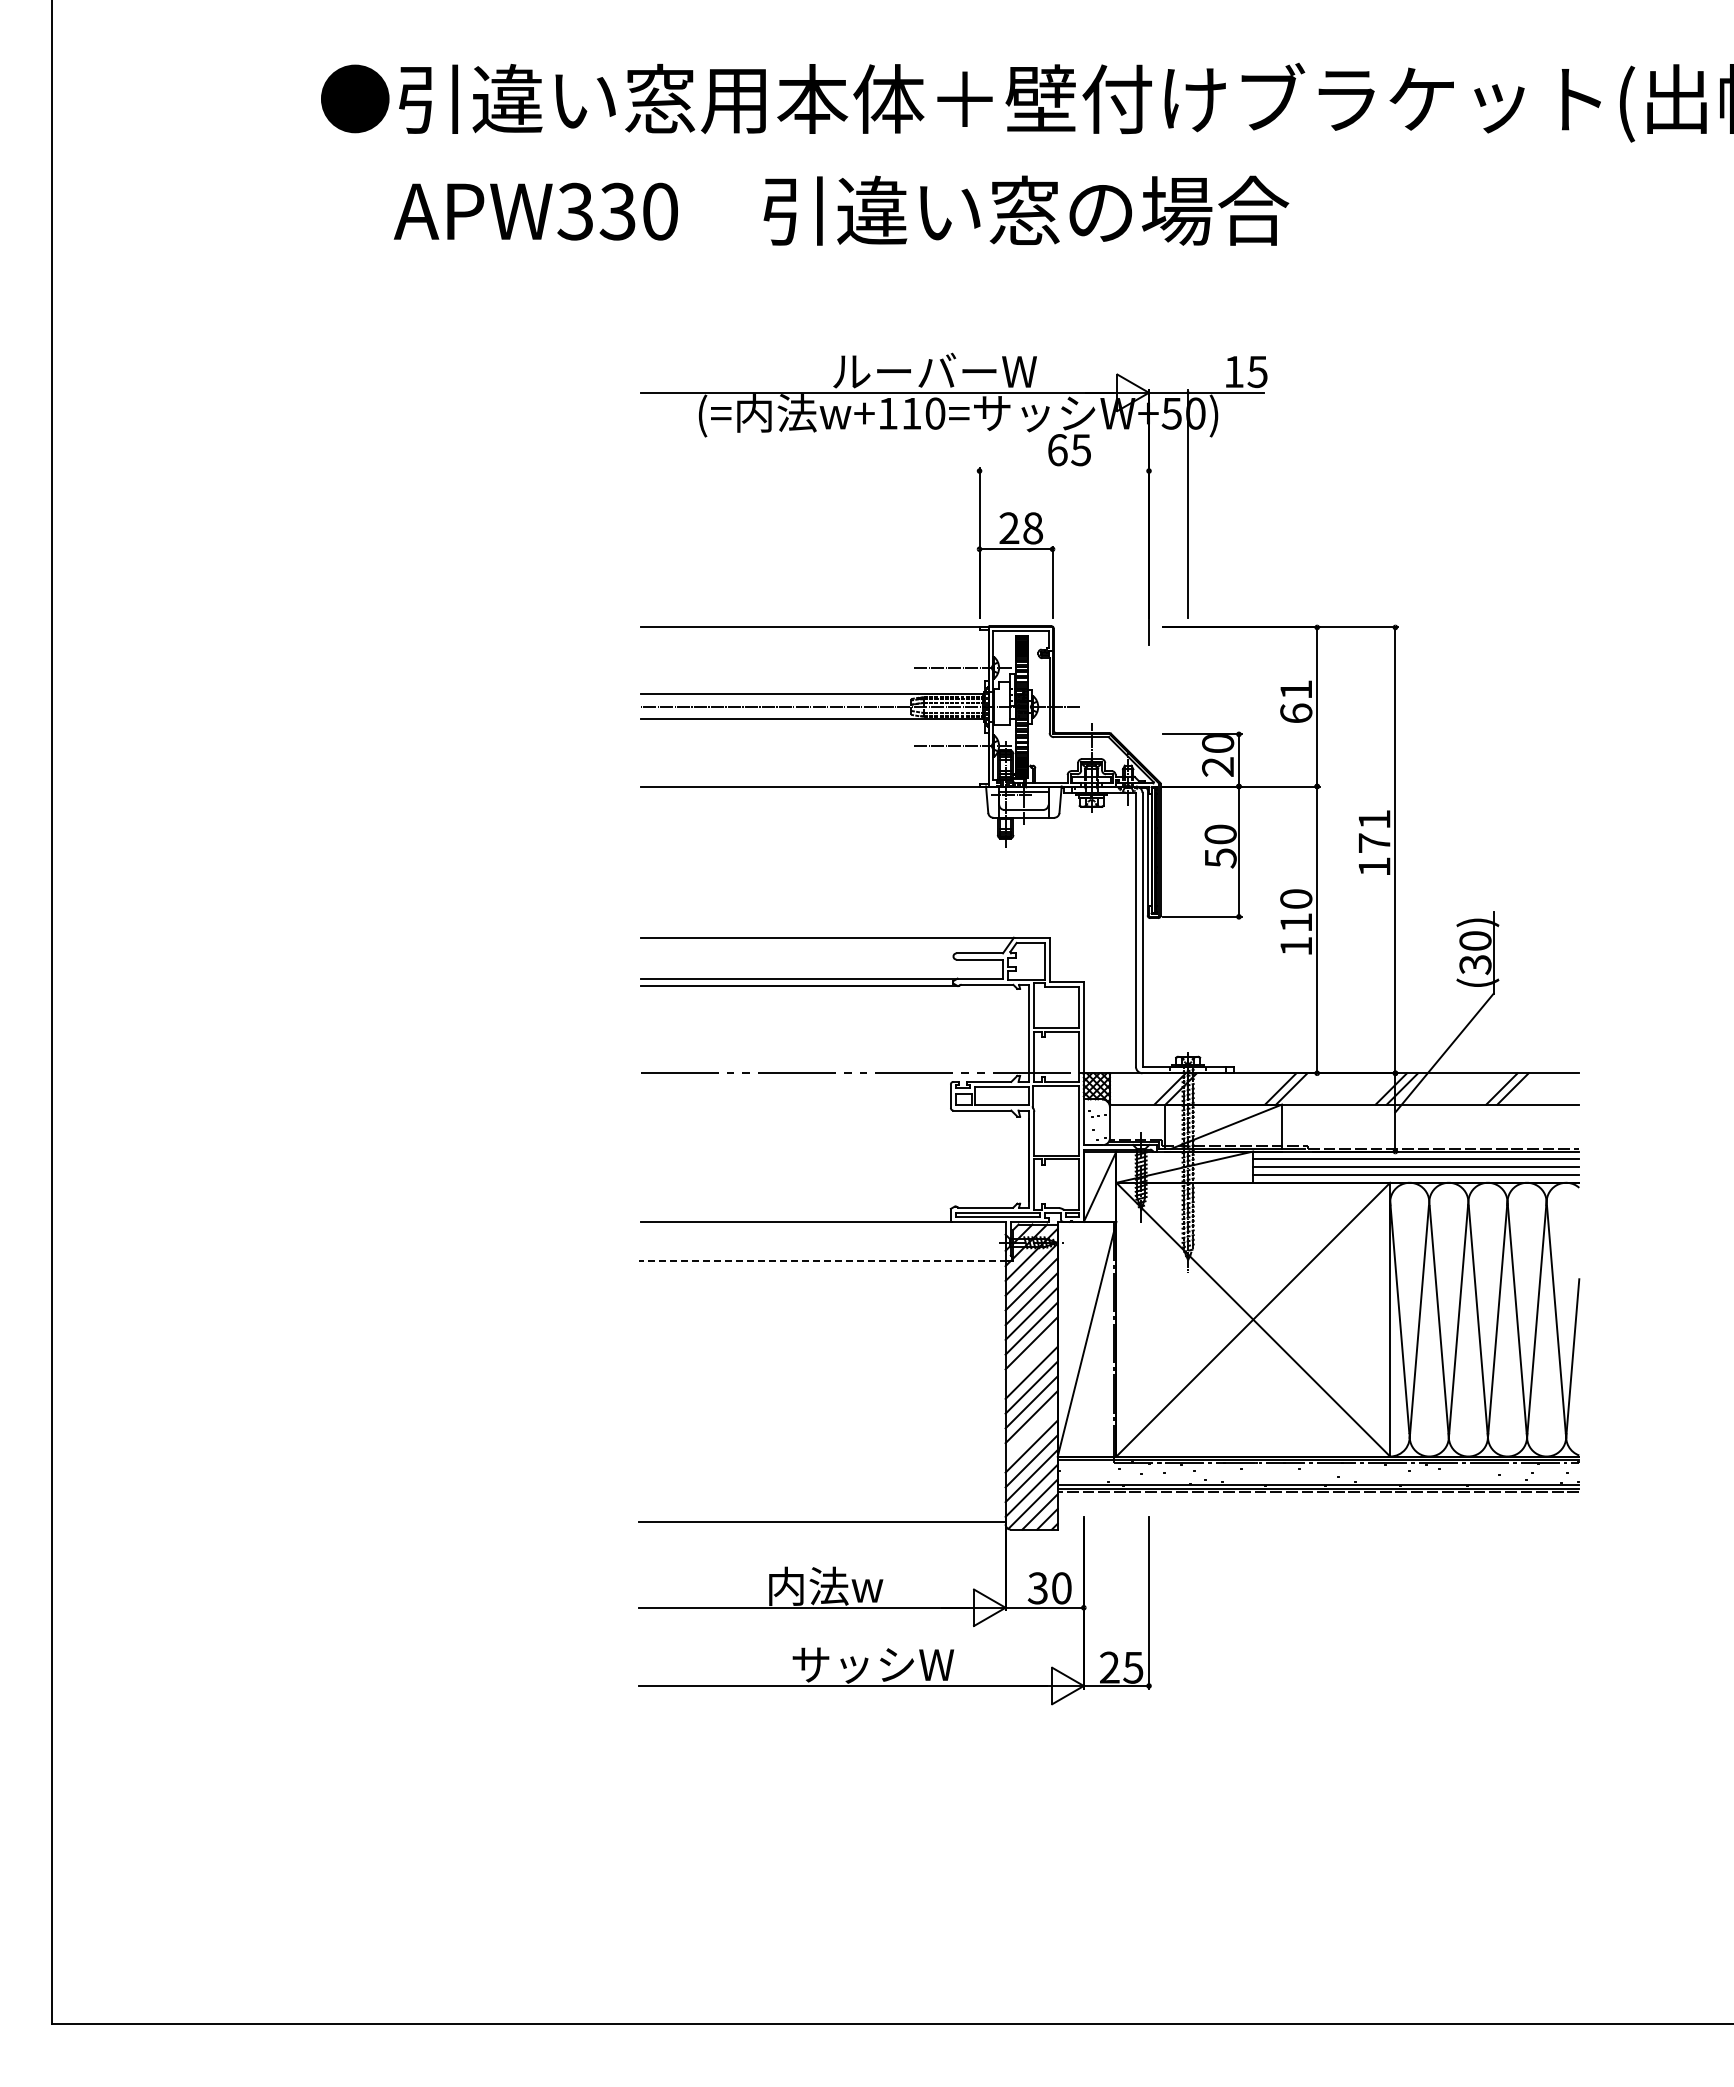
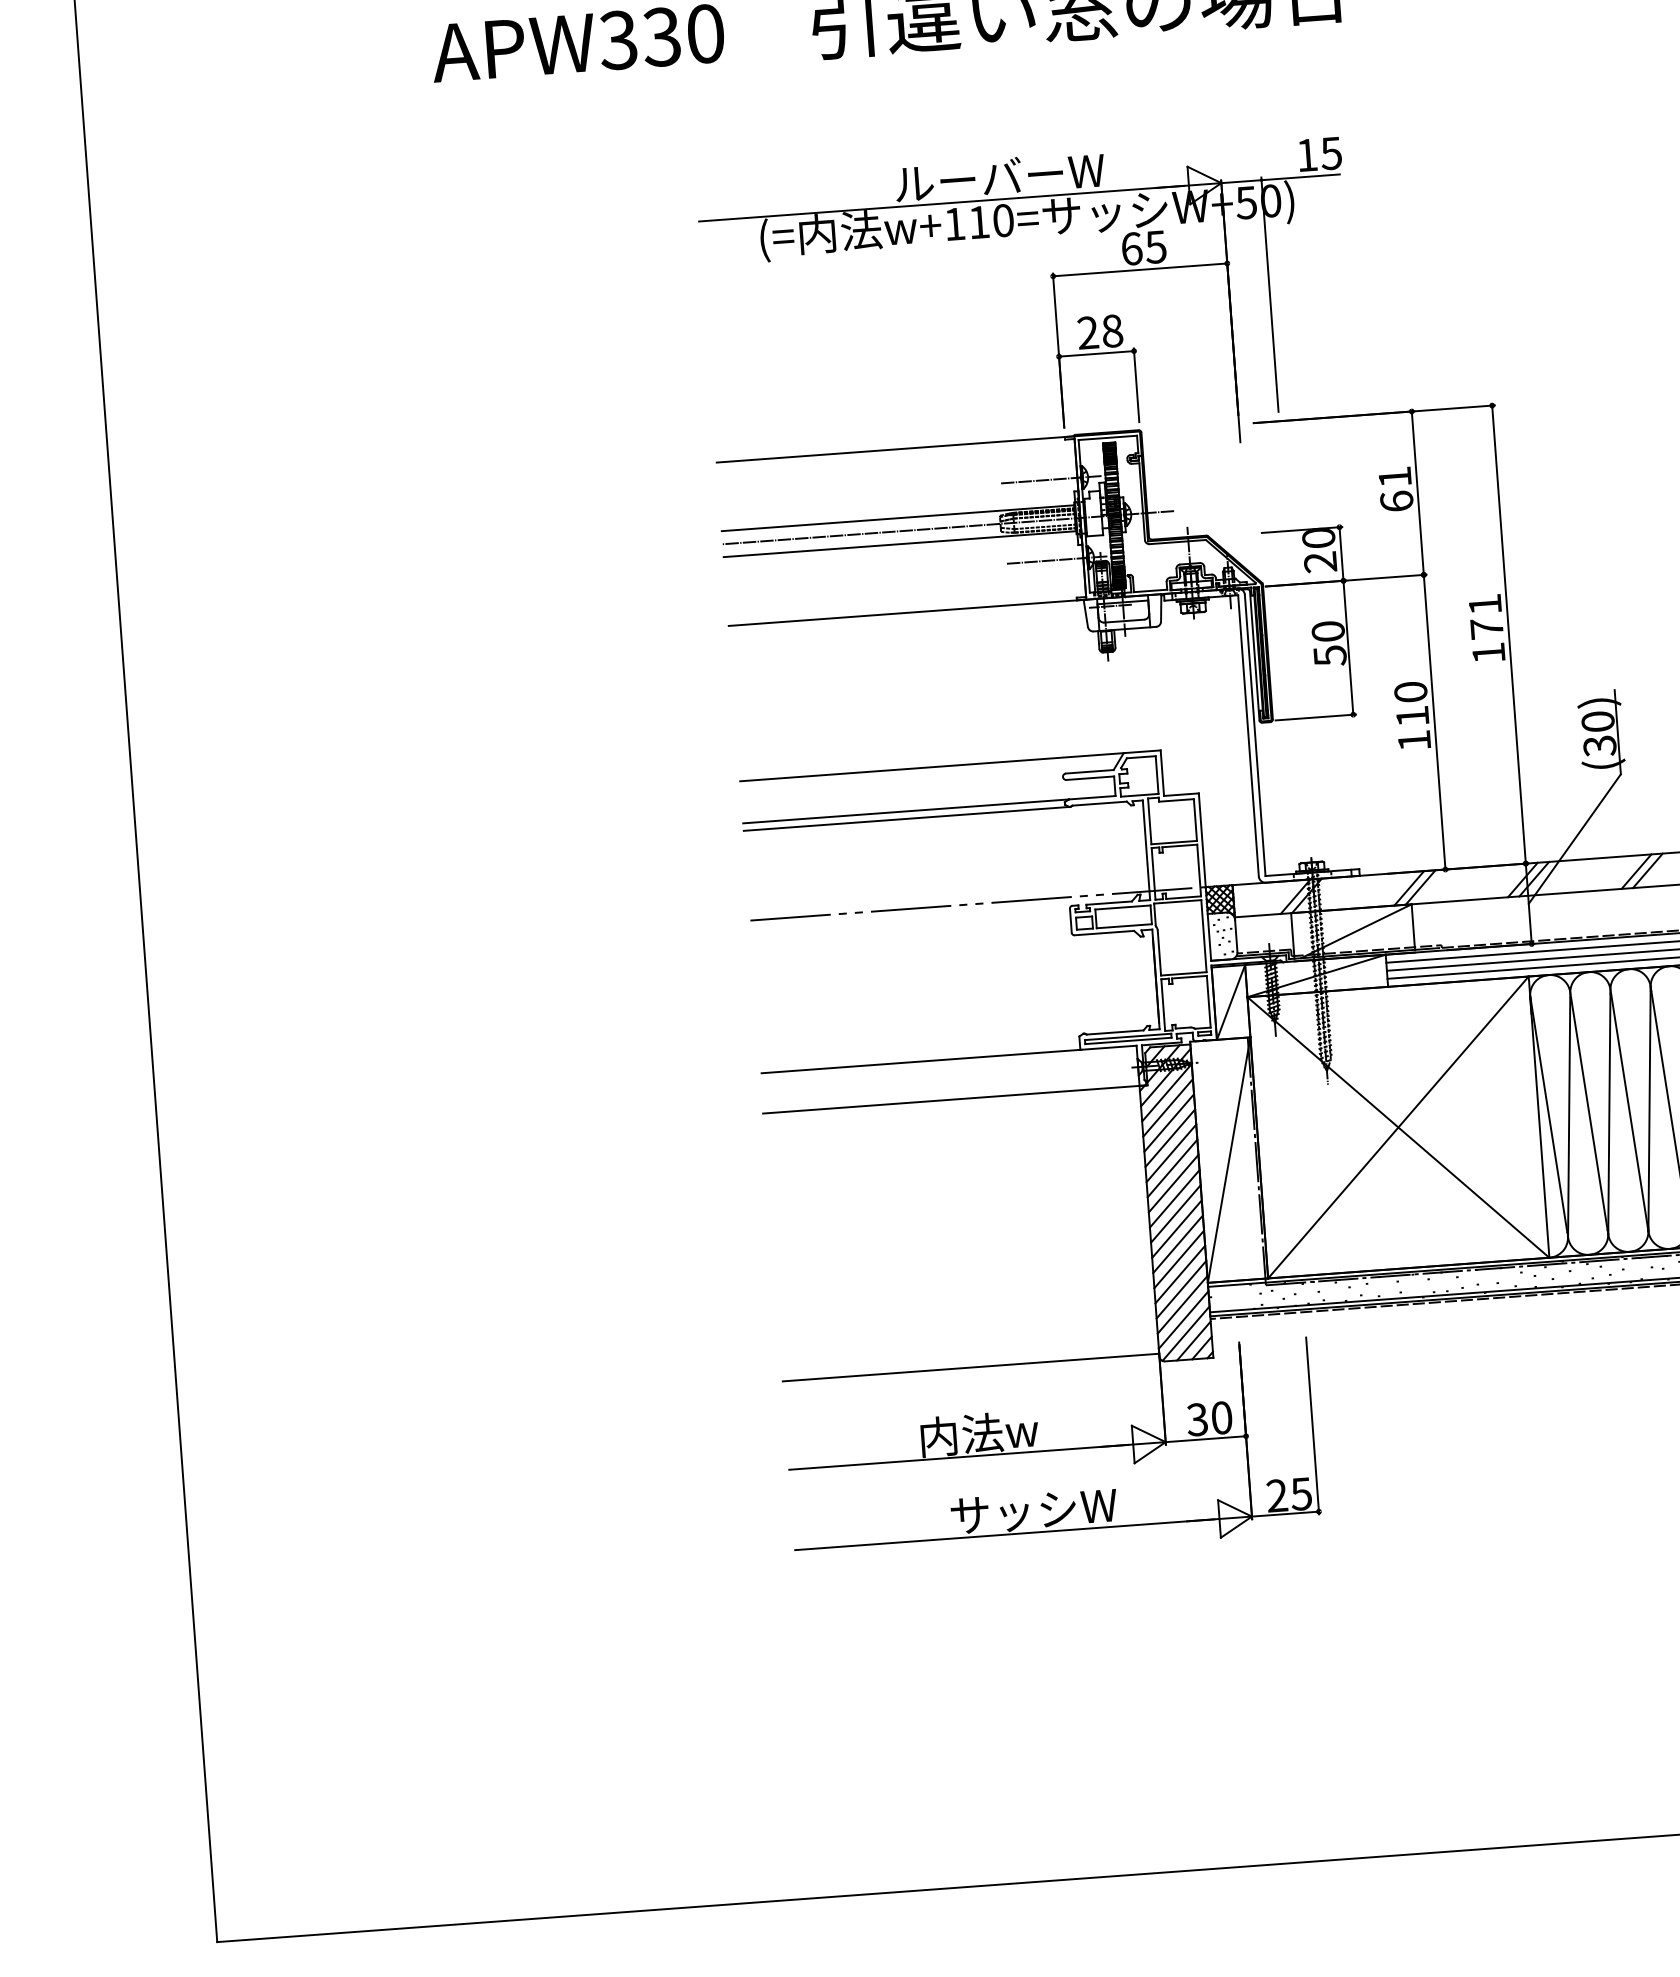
line: (1064, 471) -> (1140, 270), added
line: (823, 1261) -> (952, 1100), dashed -> solid
line: (1031, 1358) -> (1173, 1184), added
line: (1031, 1431) -> (1178, 1259), added

